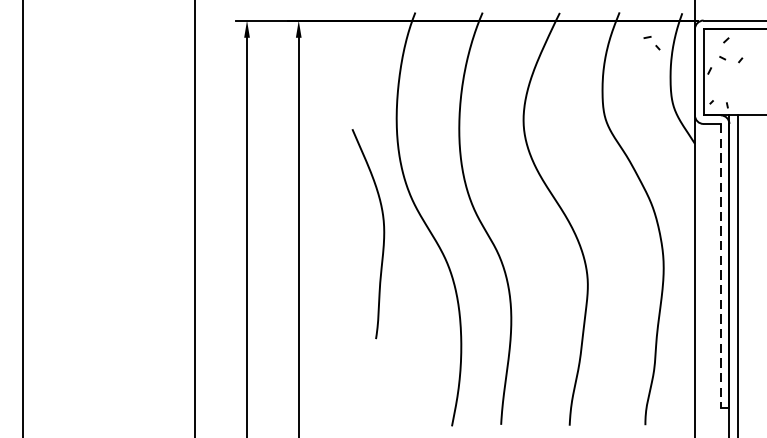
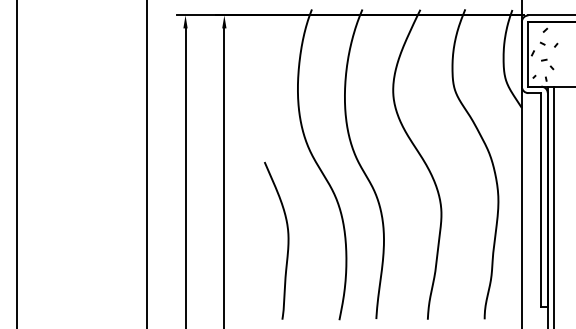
part: (651, 43) -> (547, 64), moved
curve: (382, 233) -> (287, 240), moved
line: (721, 265) -> (541, 199), dashed -> solid

